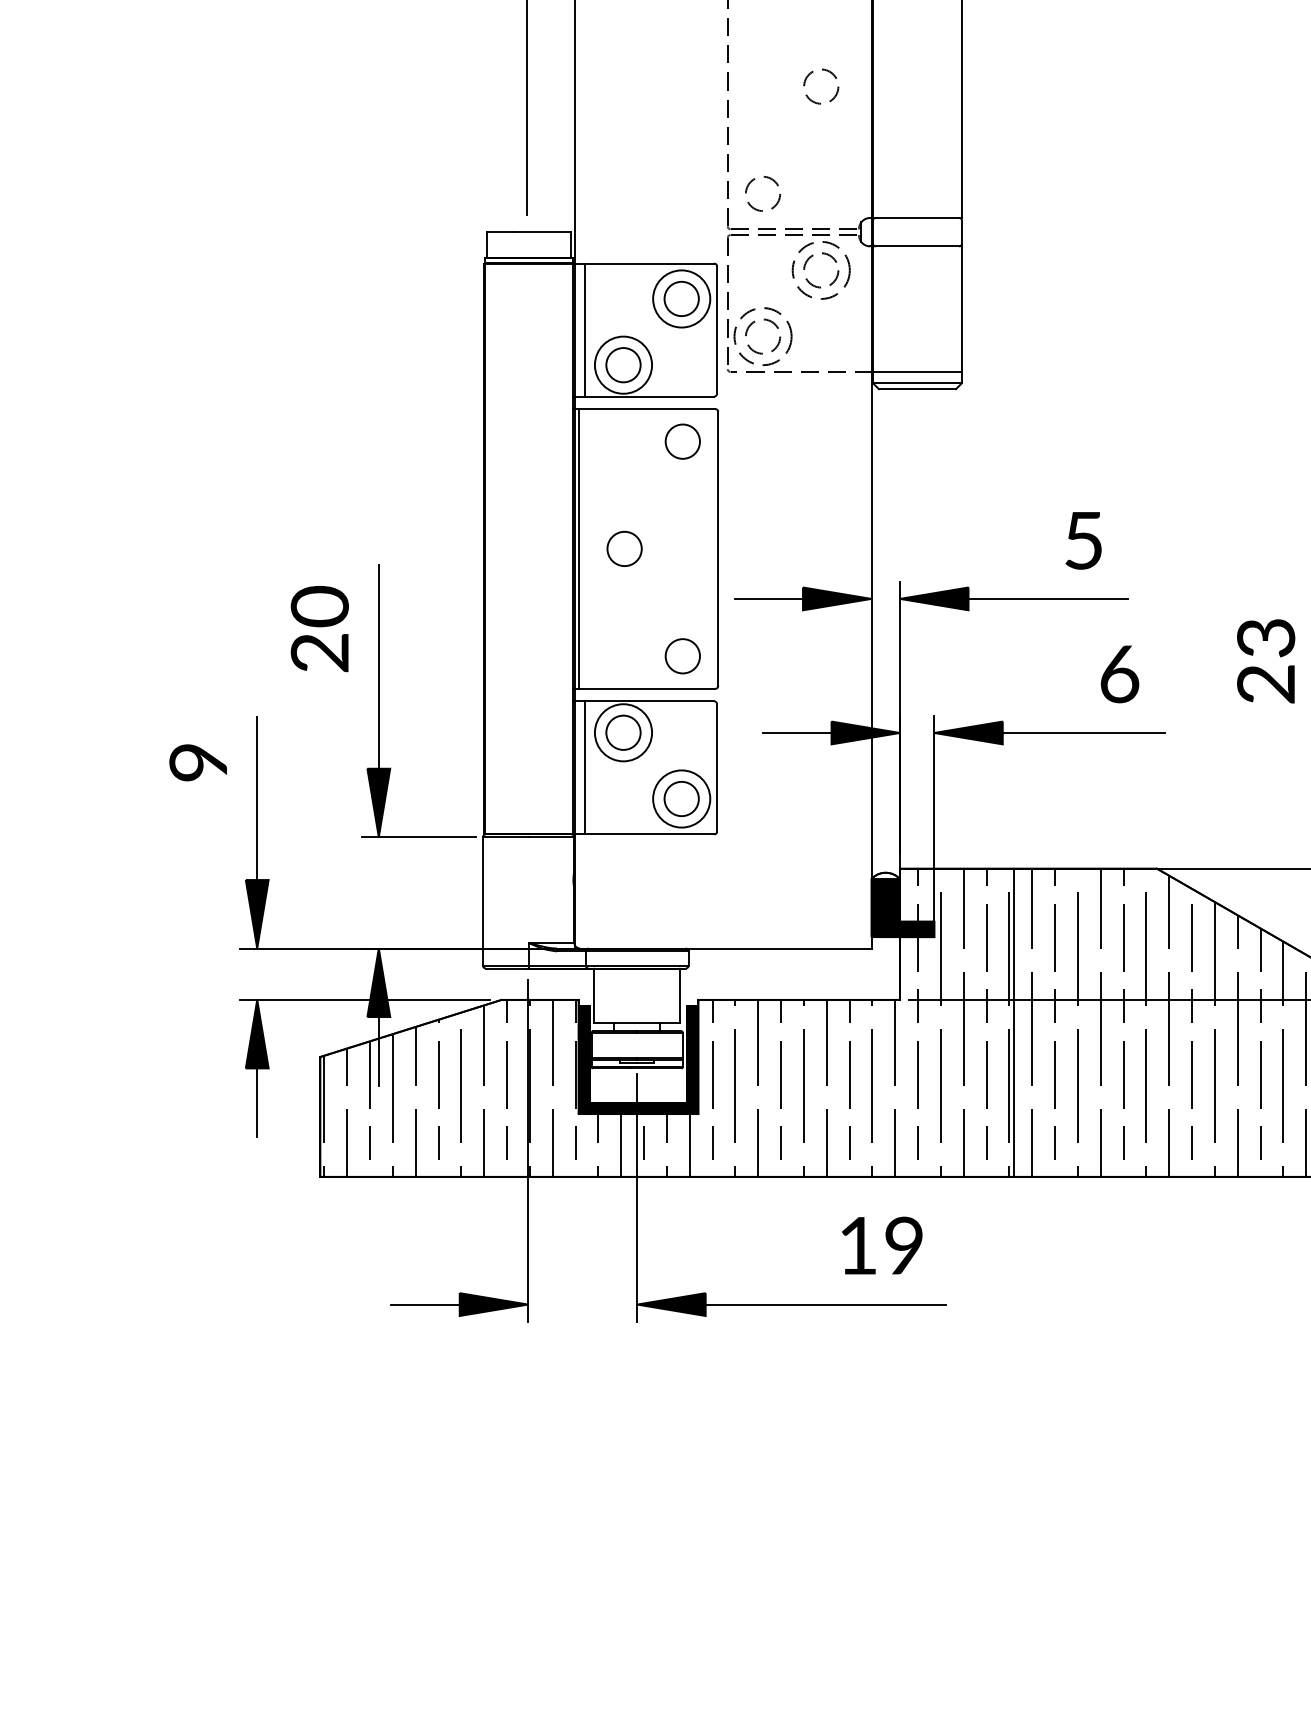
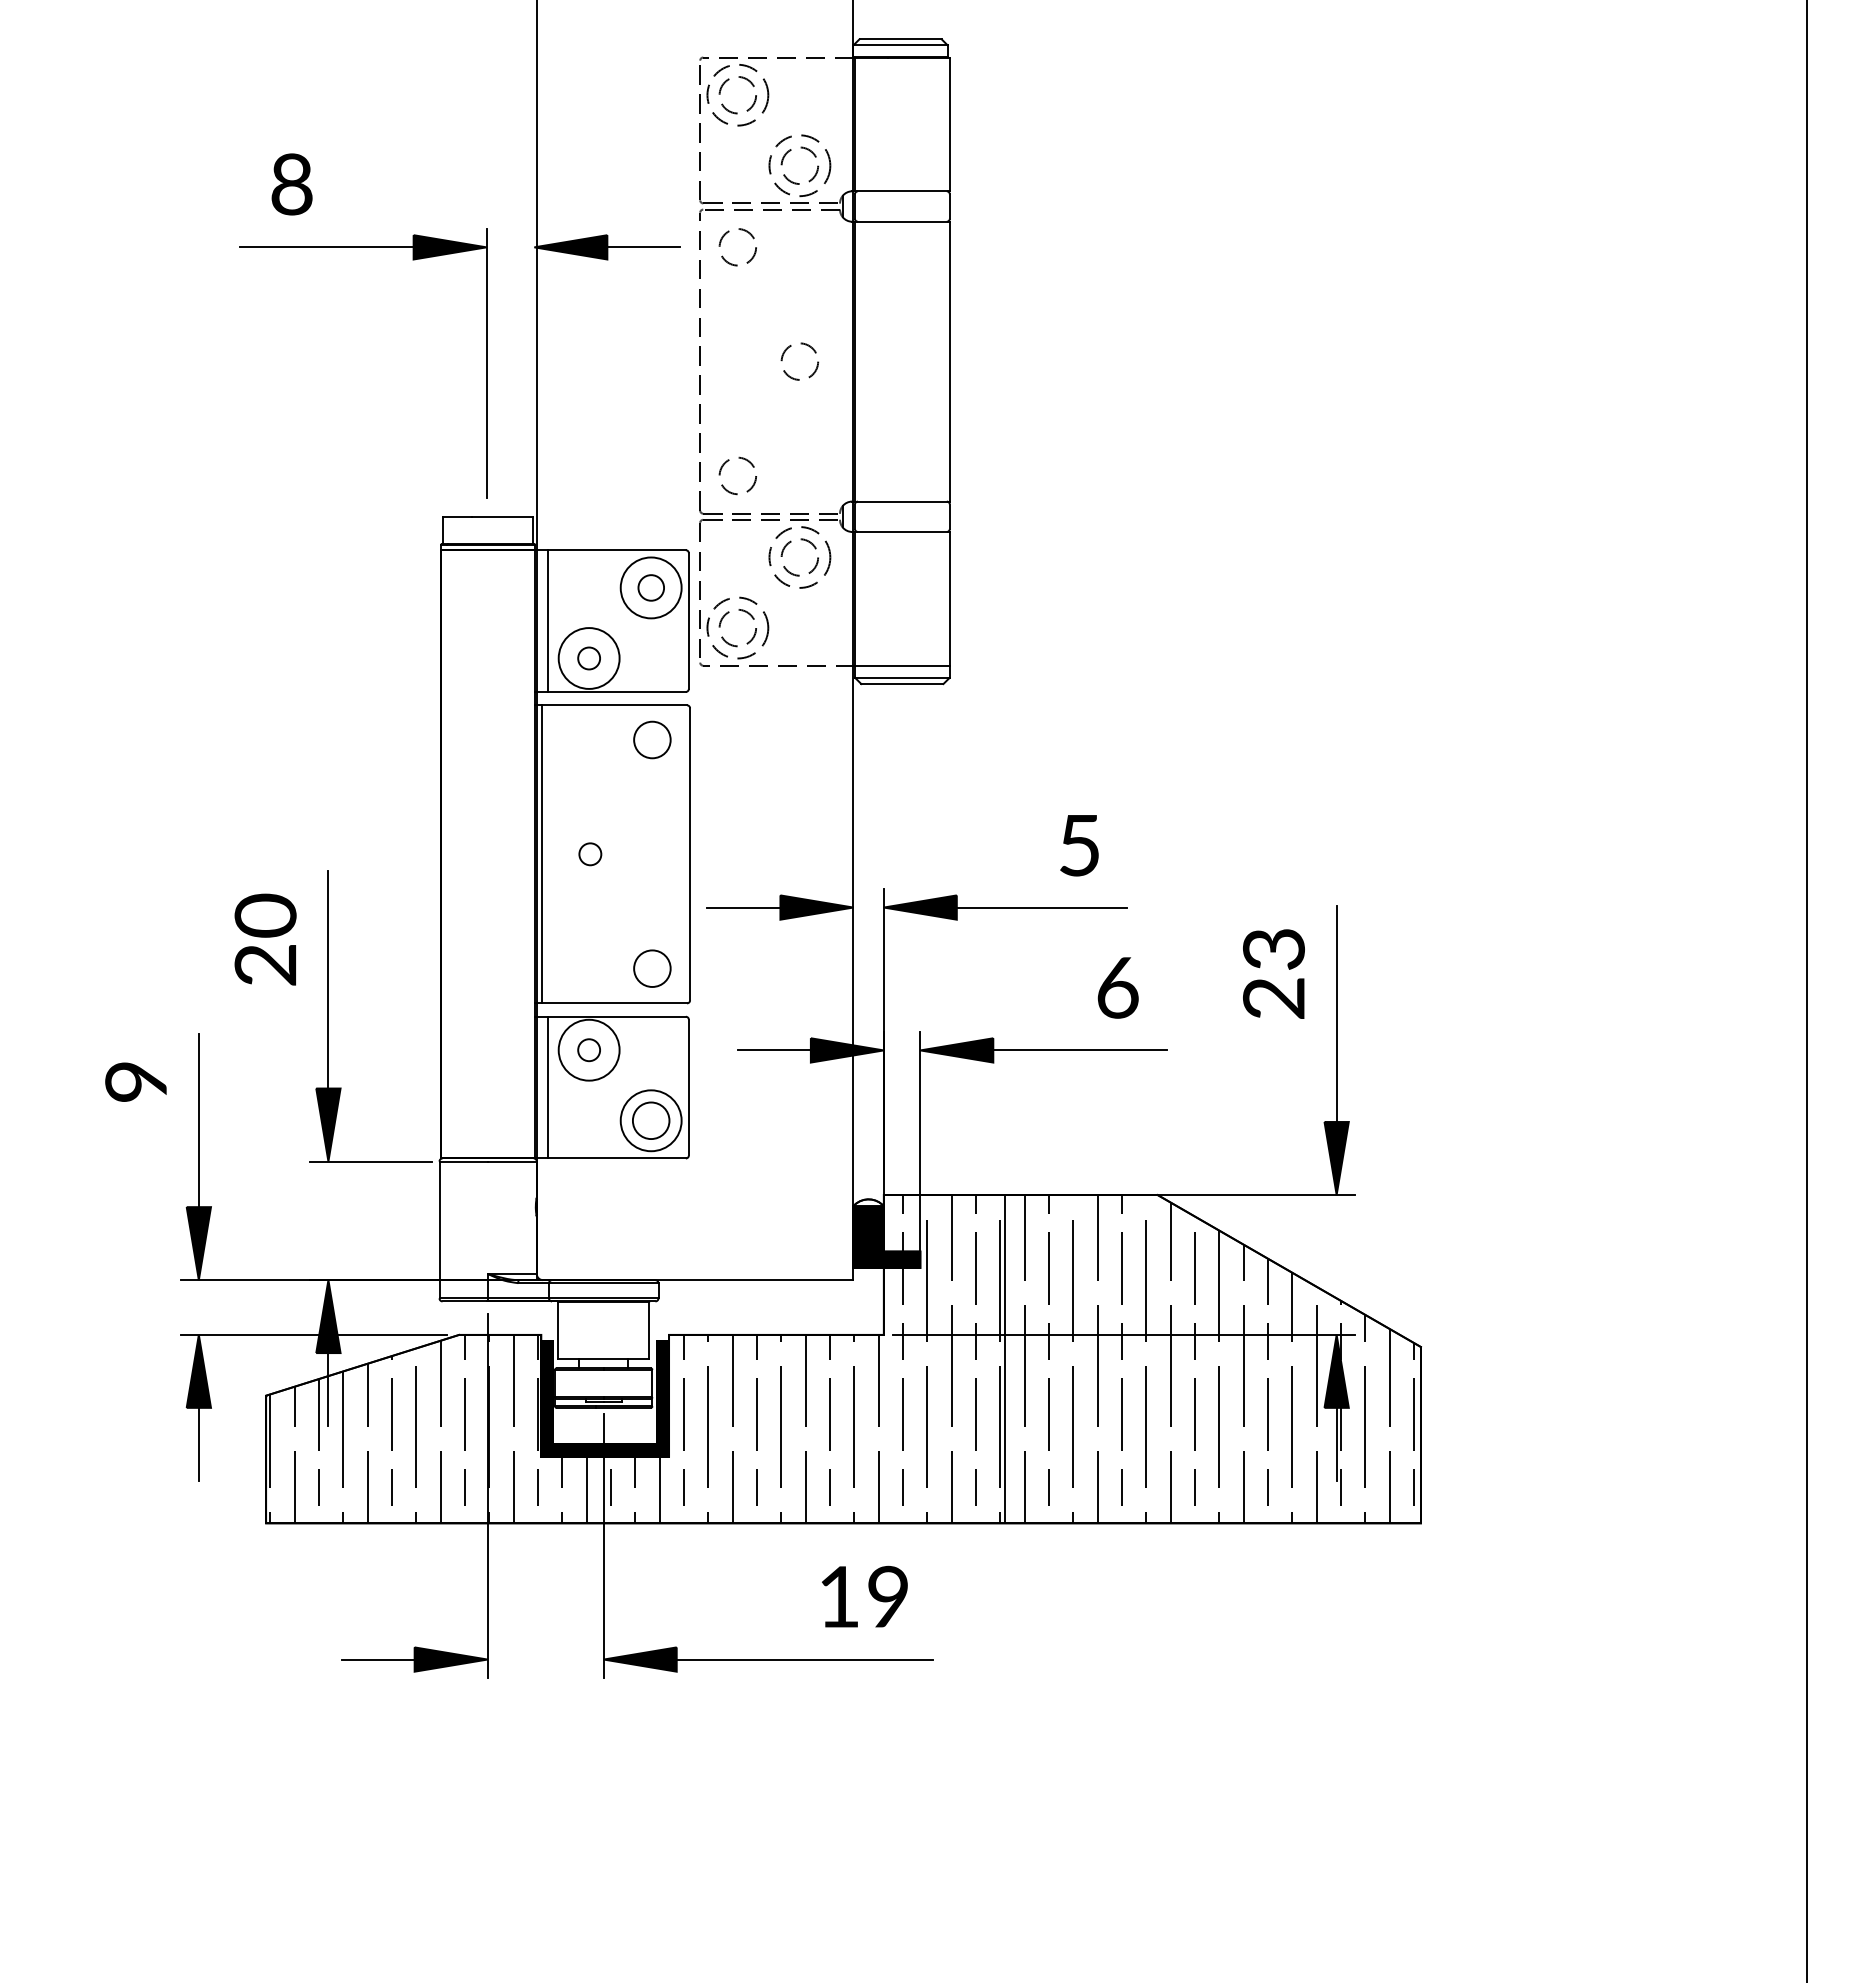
circle: (682, 298) -> (651, 587), size x0.7
circle: (622, 365) -> (588, 658), size x0.6
circle: (624, 549) -> (590, 854), size x0.6
circle: (622, 732) -> (588, 1049), size x0.6

